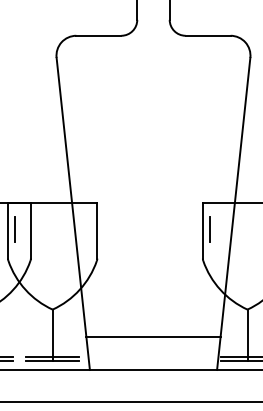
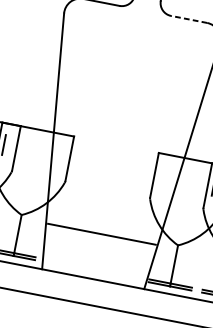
line: (207, 35) -> (188, 19), solid -> dashed
line: (209, 229) -> (160, 175), removed
line: (153, 337) -> (101, 234), moved

